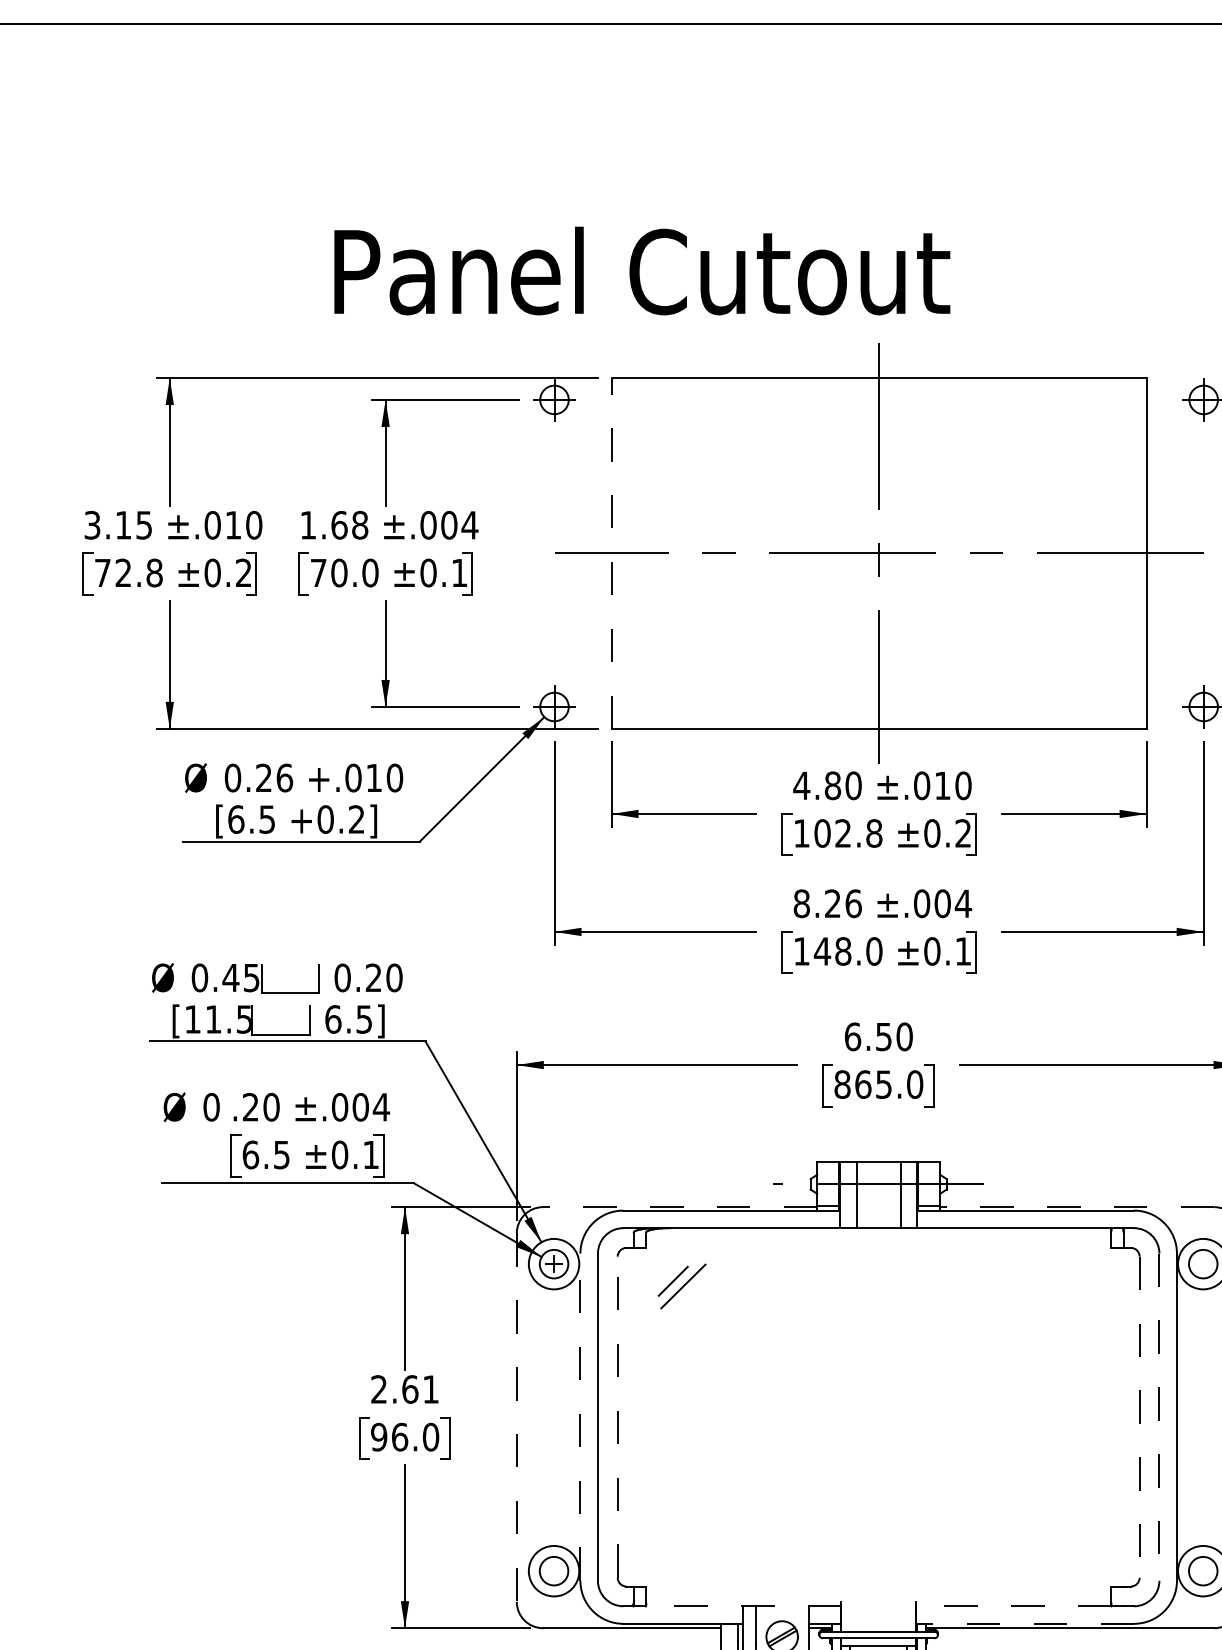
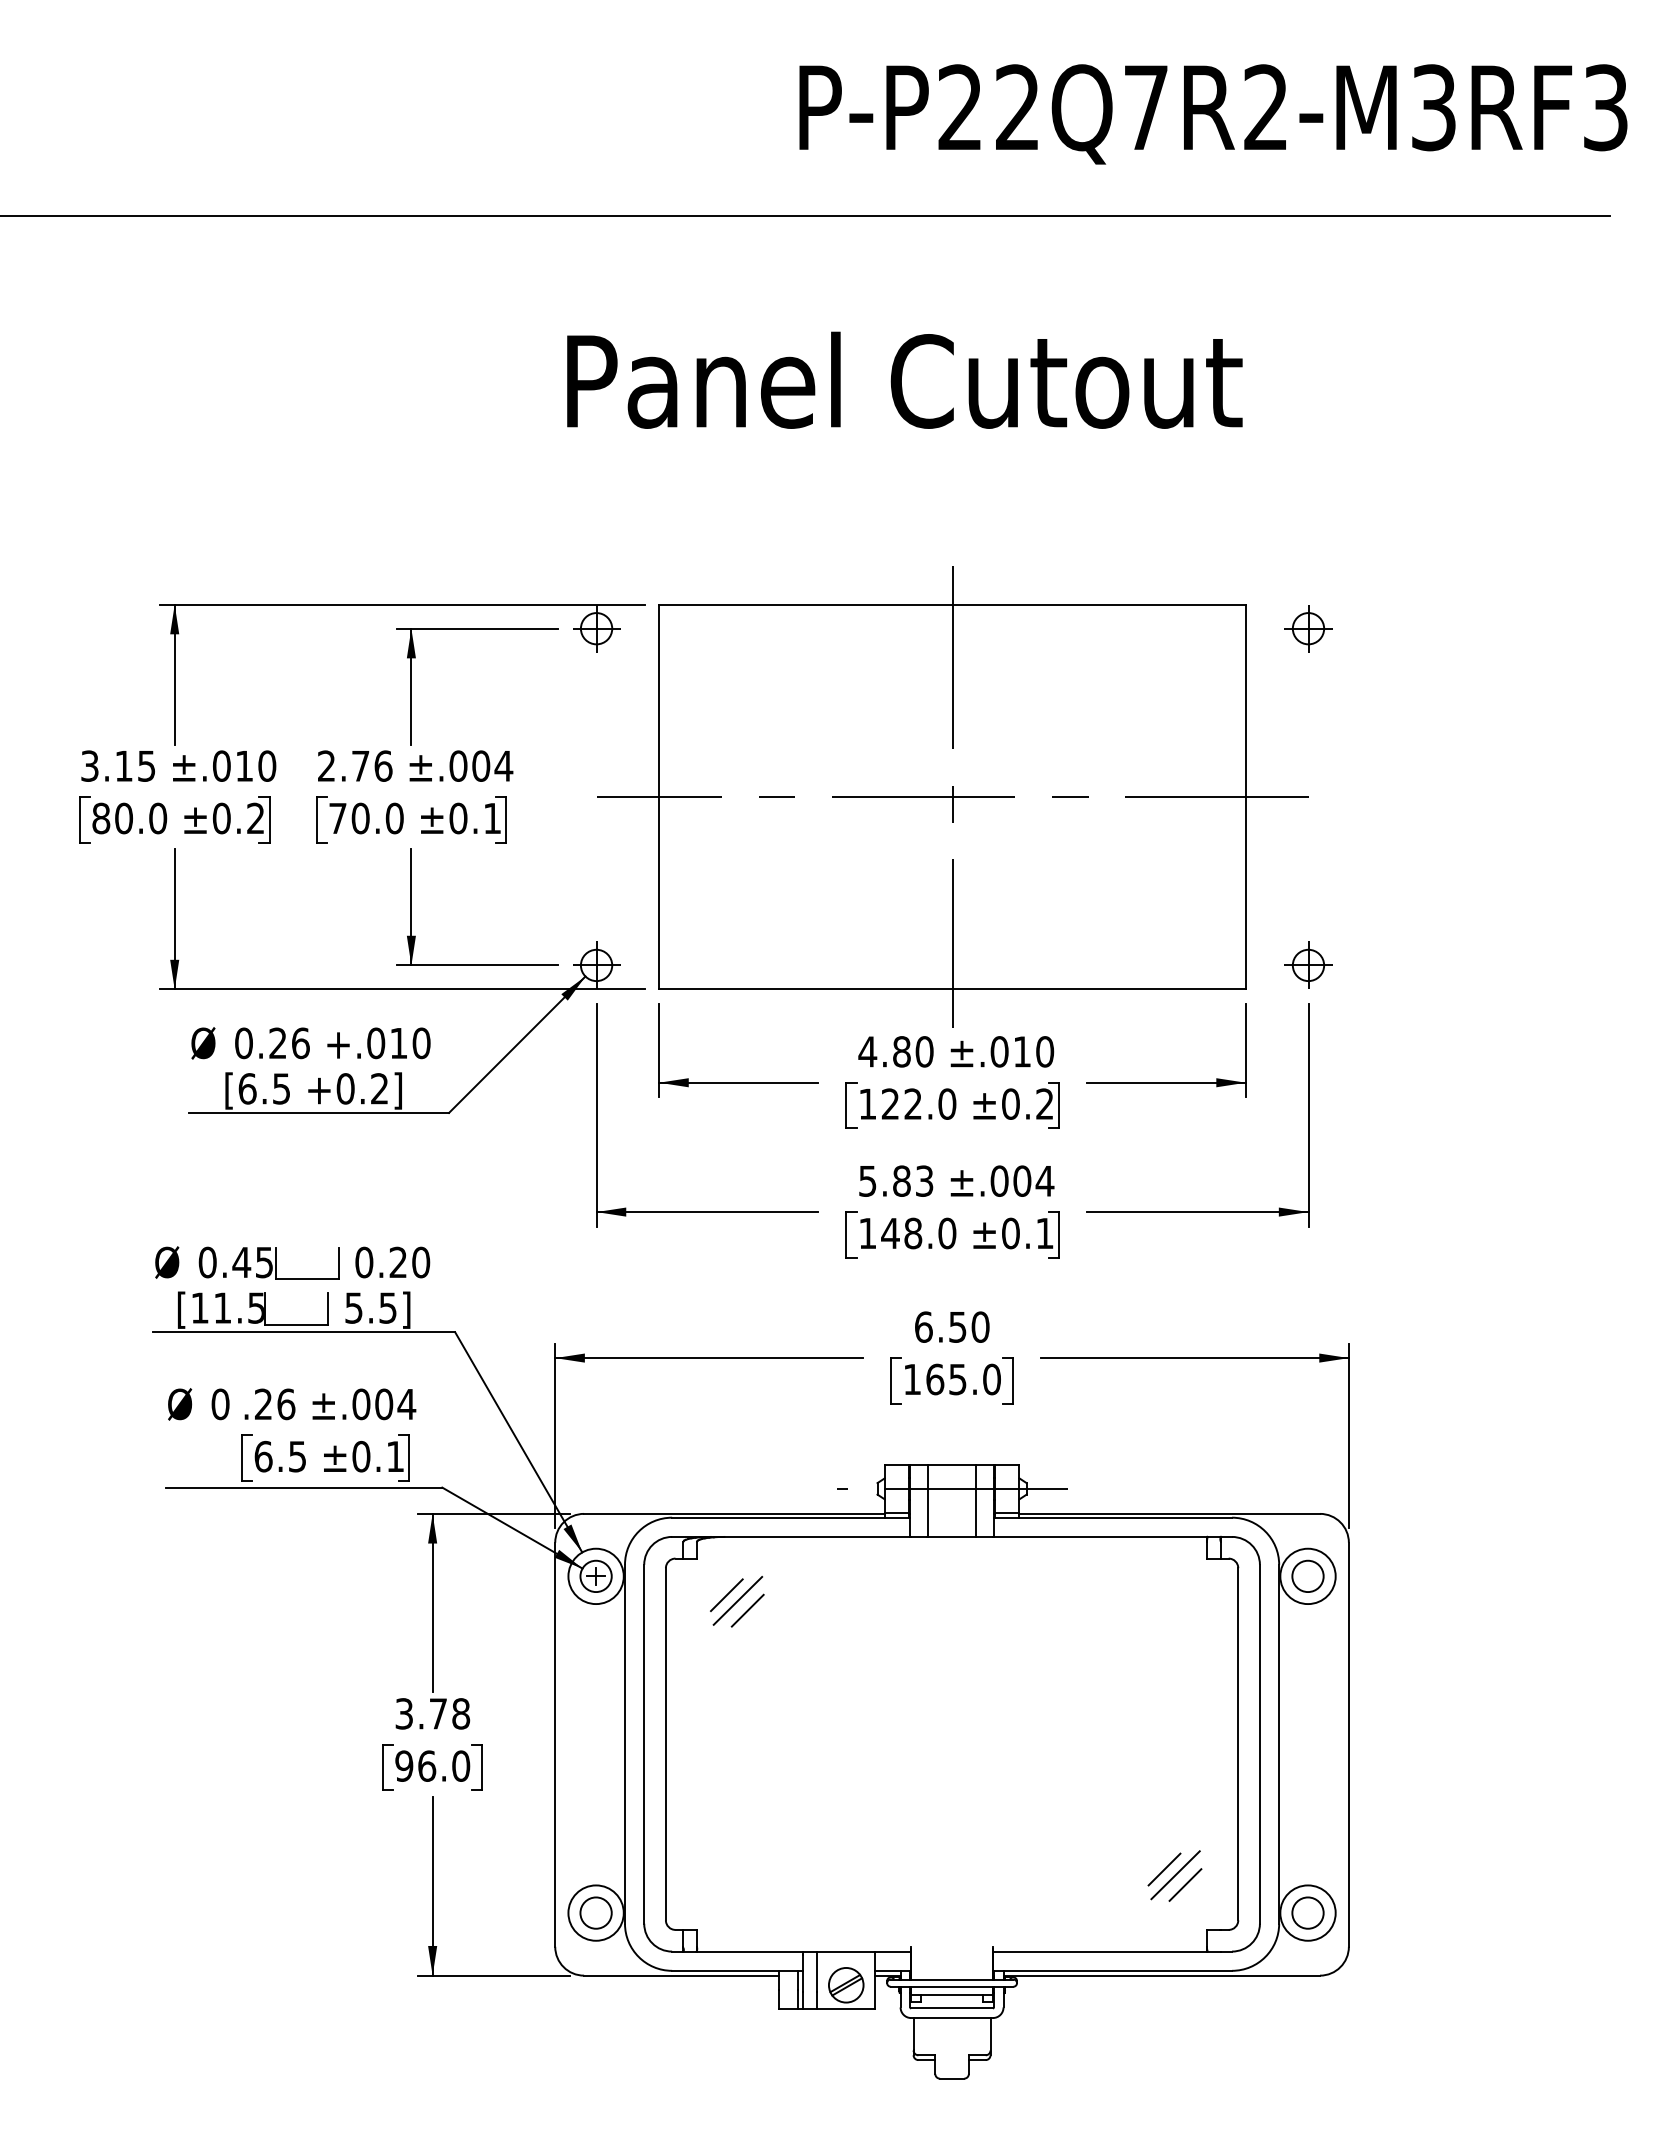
text: (641, 270) -> (904, 379), moved
text: (334, 524) -> (355, 765), 1.68 -> 2.76
line: (611, 552) -> (659, 796), dashed -> solid
text: (128, 573) -> (129, 818), 72.8 -> 80.0
text: (848, 832) -> (918, 1103), 102.8 -> 122.0
text: (827, 903) -> (896, 1180), 8.26 -> 5.83
text: (333, 1018) -> (354, 1307), 6.5] -> 5.5]
text: (842, 1084) -> (912, 1379), 865.0 -> 165.0
text: (271, 1106) -> (286, 1403), .20 -> .26
line: (679, 1206) -> (733, 1513), dashed -> solid
line: (1076, 1206) -> (1169, 1513), dashed -> solid
line: (692, 1295) -> (747, 1610), added
text: (404, 1389) -> (432, 1713), 2.61 -> 3.78
line: (579, 1416) -> (624, 1743), dashed -> solid
line: (617, 1416) -> (665, 1743), dashed -> solid
line: (1139, 1417) -> (1238, 1744), dashed -> solid
line: (1159, 1417) -> (1259, 1744), dashed -> solid
line: (517, 1418) -> (555, 1745), dashed -> solid
line: (1072, 1531) -> (1164, 1869), added
line: (1082, 1536) -> (1175, 1875), added
line: (1091, 1545) -> (1185, 1884), added
line: (743, 1606) -> (803, 1951), dashed -> solid
line: (1013, 1606) -> (1099, 1951), dashed -> solid
line: (1024, 1623) -> (1112, 1970), dashed -> solid

